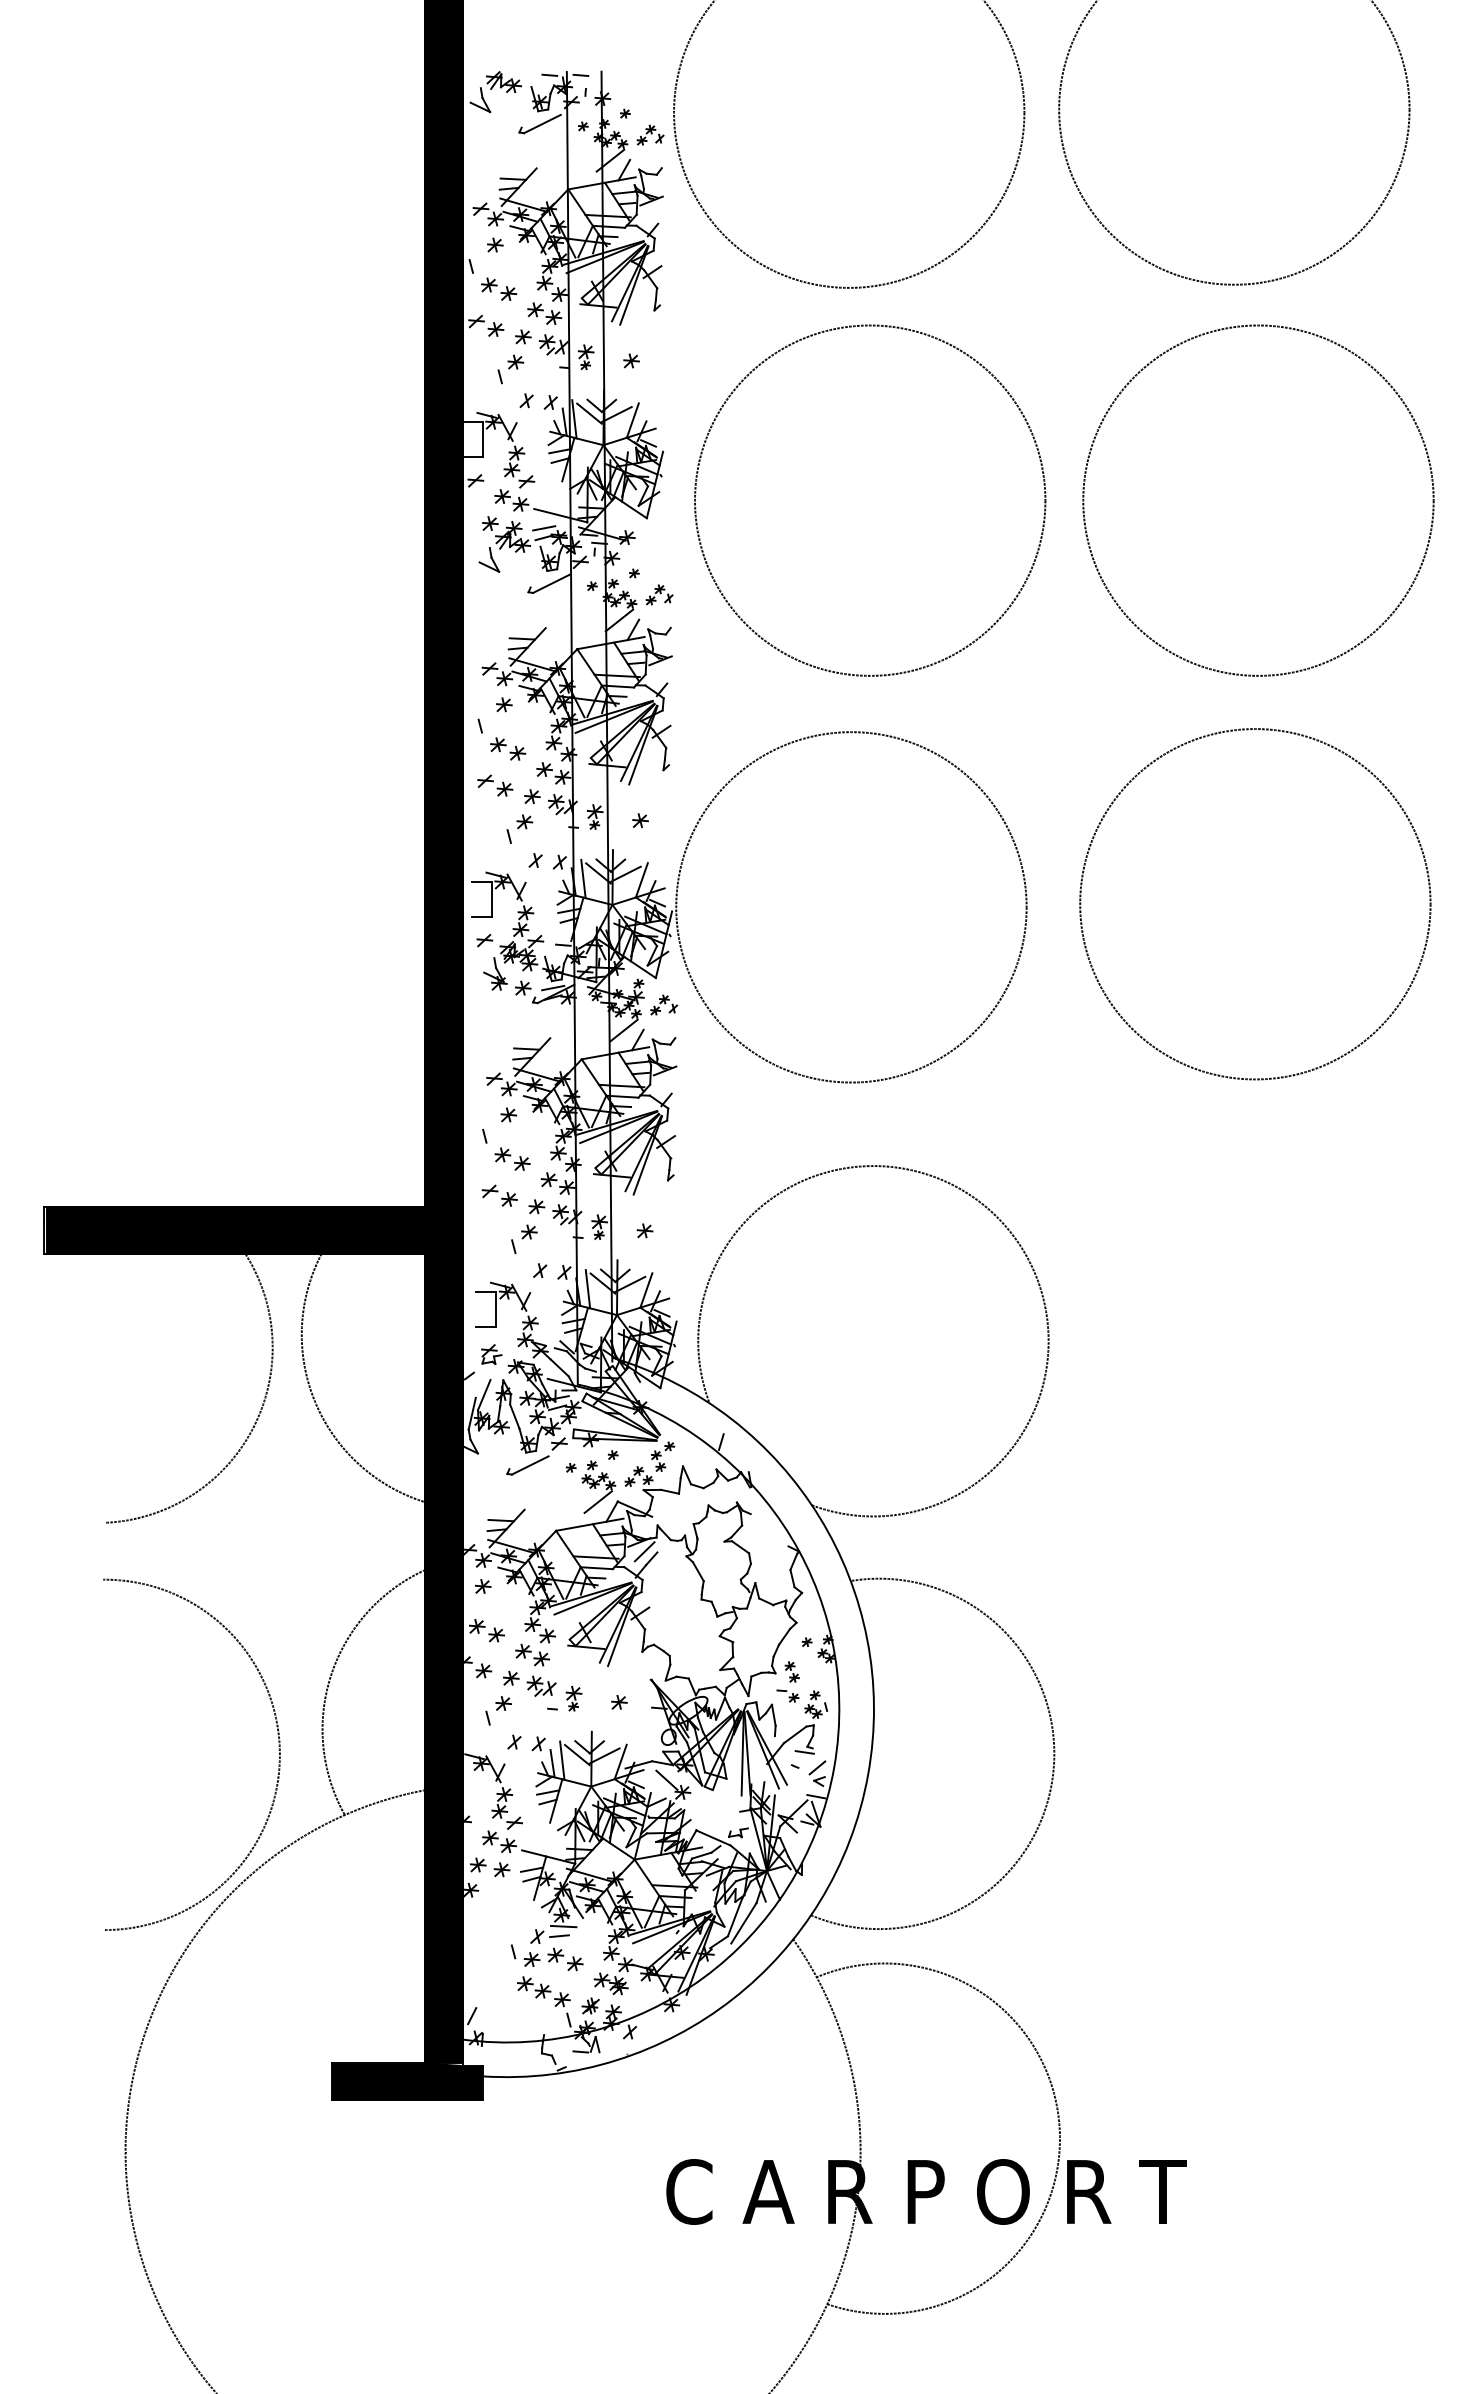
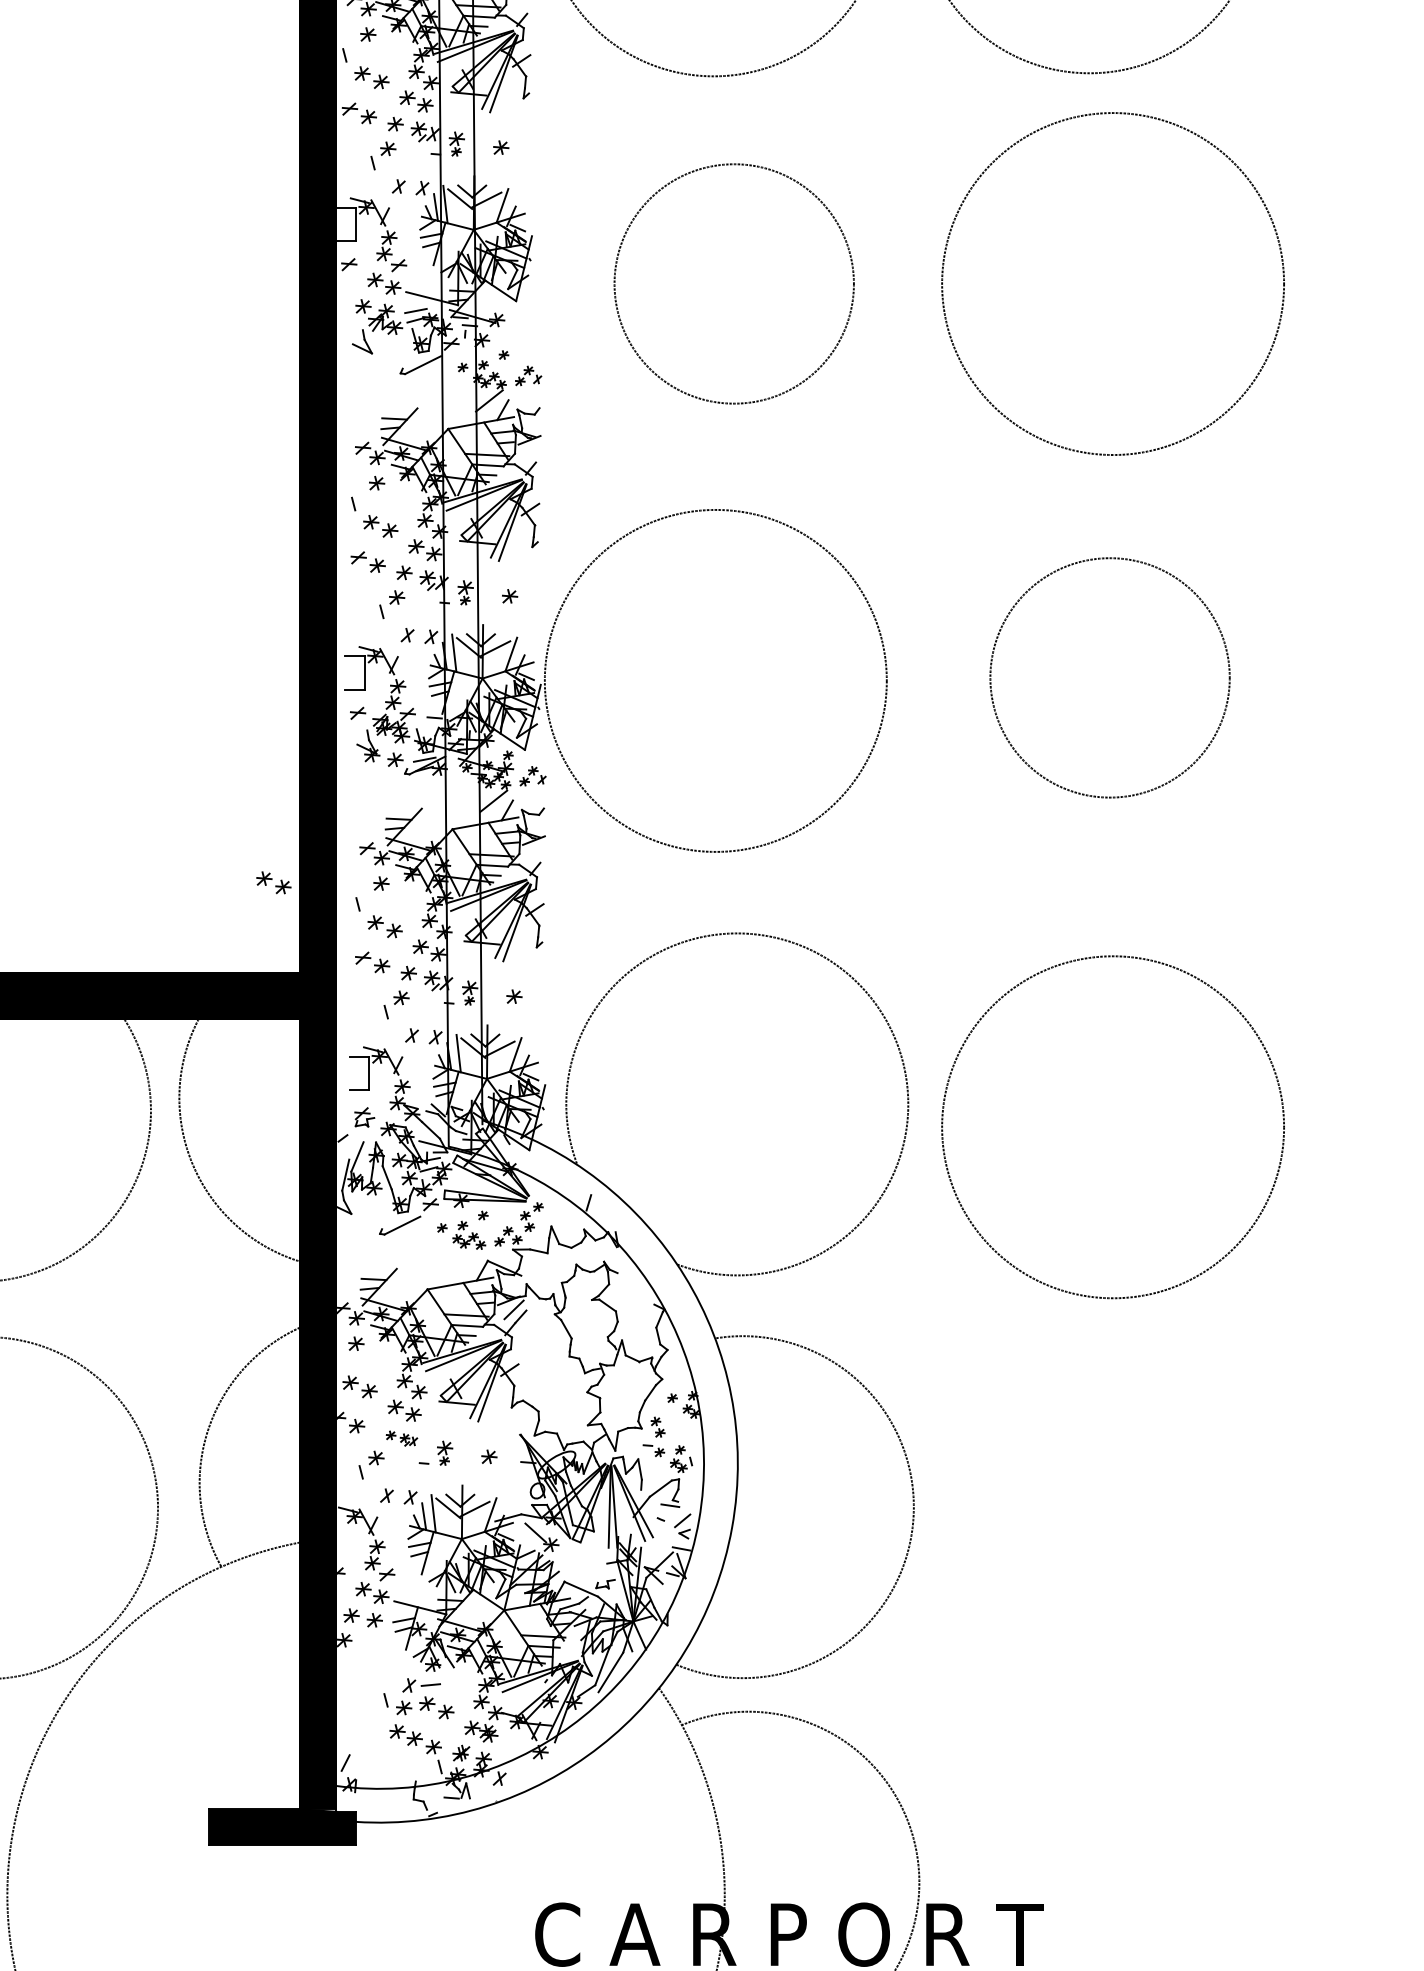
circle: (870, 500) -> (734, 283), size x0.7
circle: (1255, 904) -> (1110, 678), size x0.7
part: (398, 1113) -> (273, 882), added
circle: (1258, 1364) -> (1113, 1127), added
line: (598, 1501) -> (468, 1260), removed
part: (529, 1683) -> (401, 1438), size x0.6
line: (563, 1926) -> (434, 1675), removed

